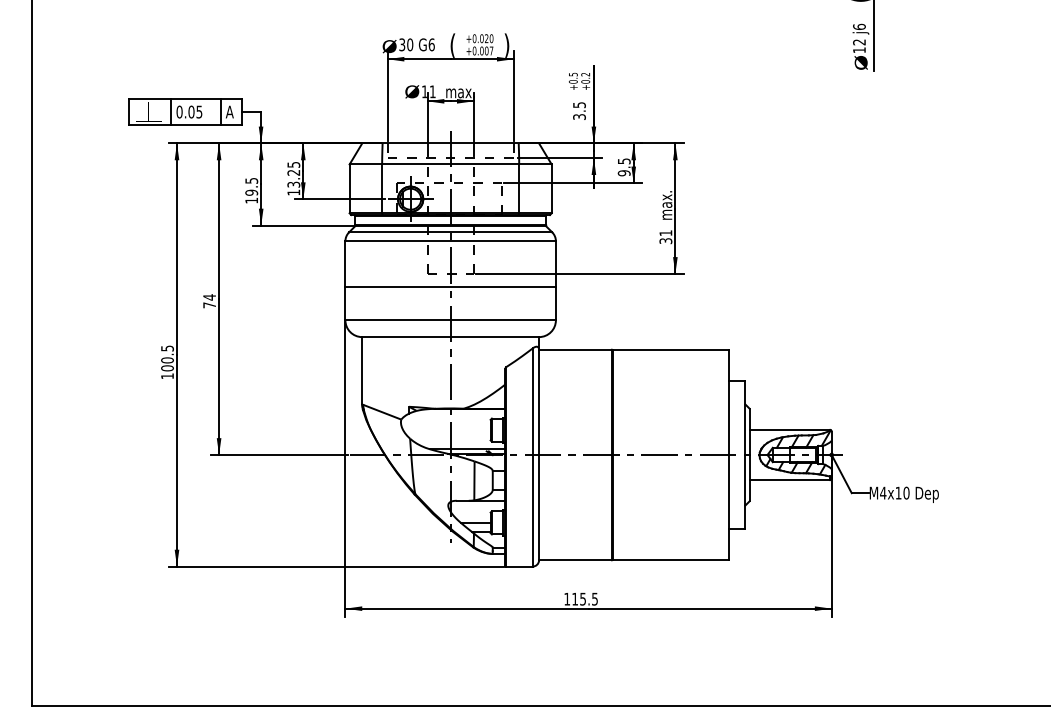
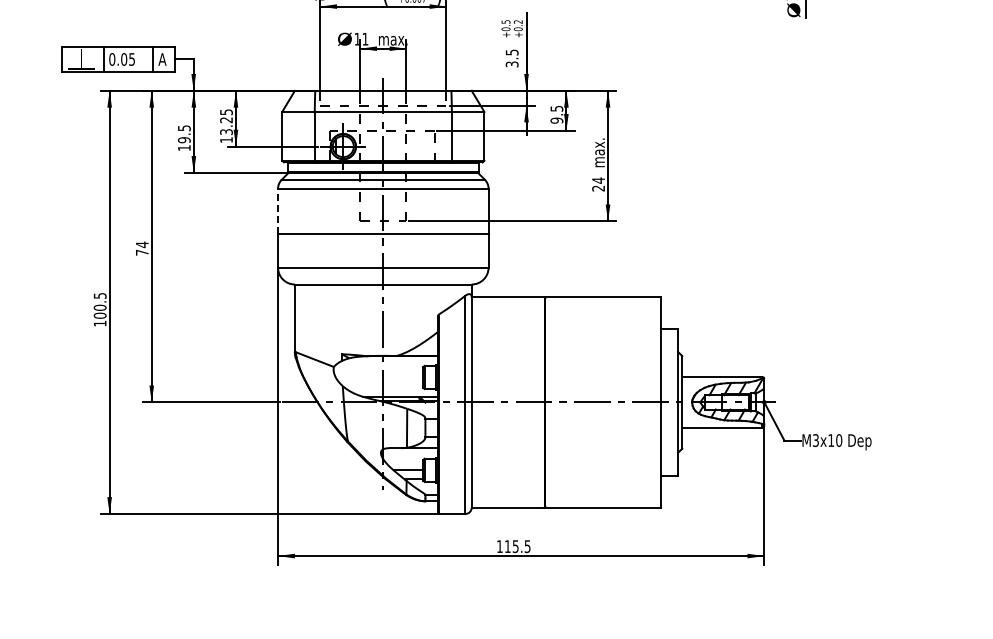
text: (665, 237) -> (598, 184), 31 -> 24
line: (345, 263) -> (278, 210), solid -> dashed
text: (883, 492) -> (816, 439), M4x10 -> M3x10

